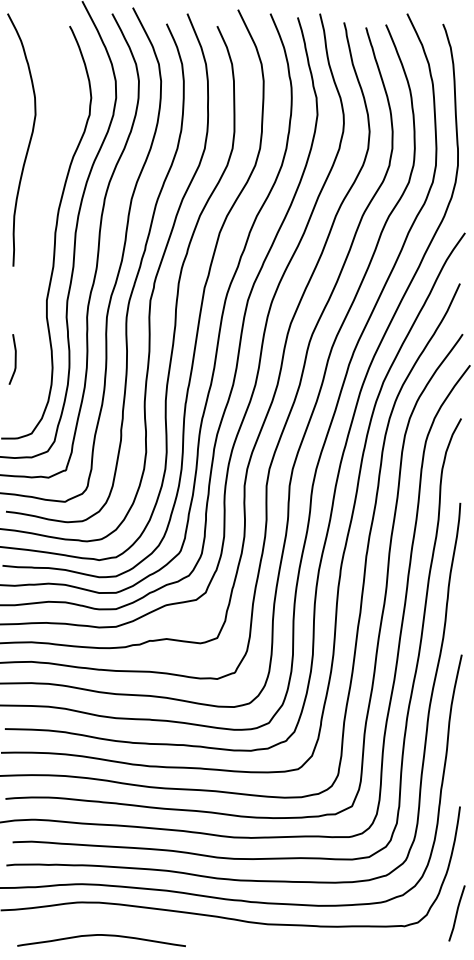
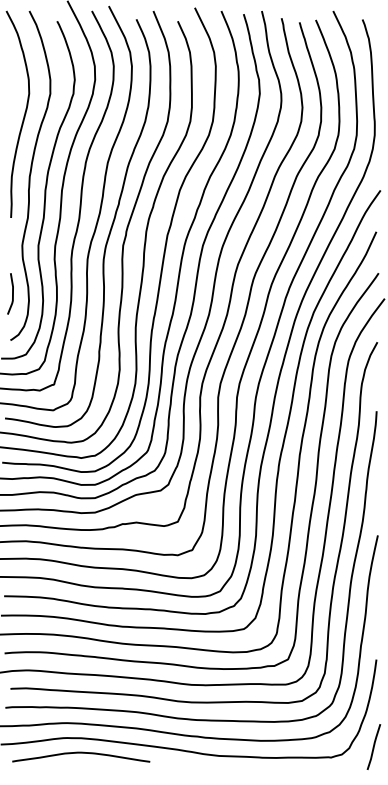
curve: (37, 214) -> (30, 175), added
curve: (101, 935) -> (81, 753), moved

